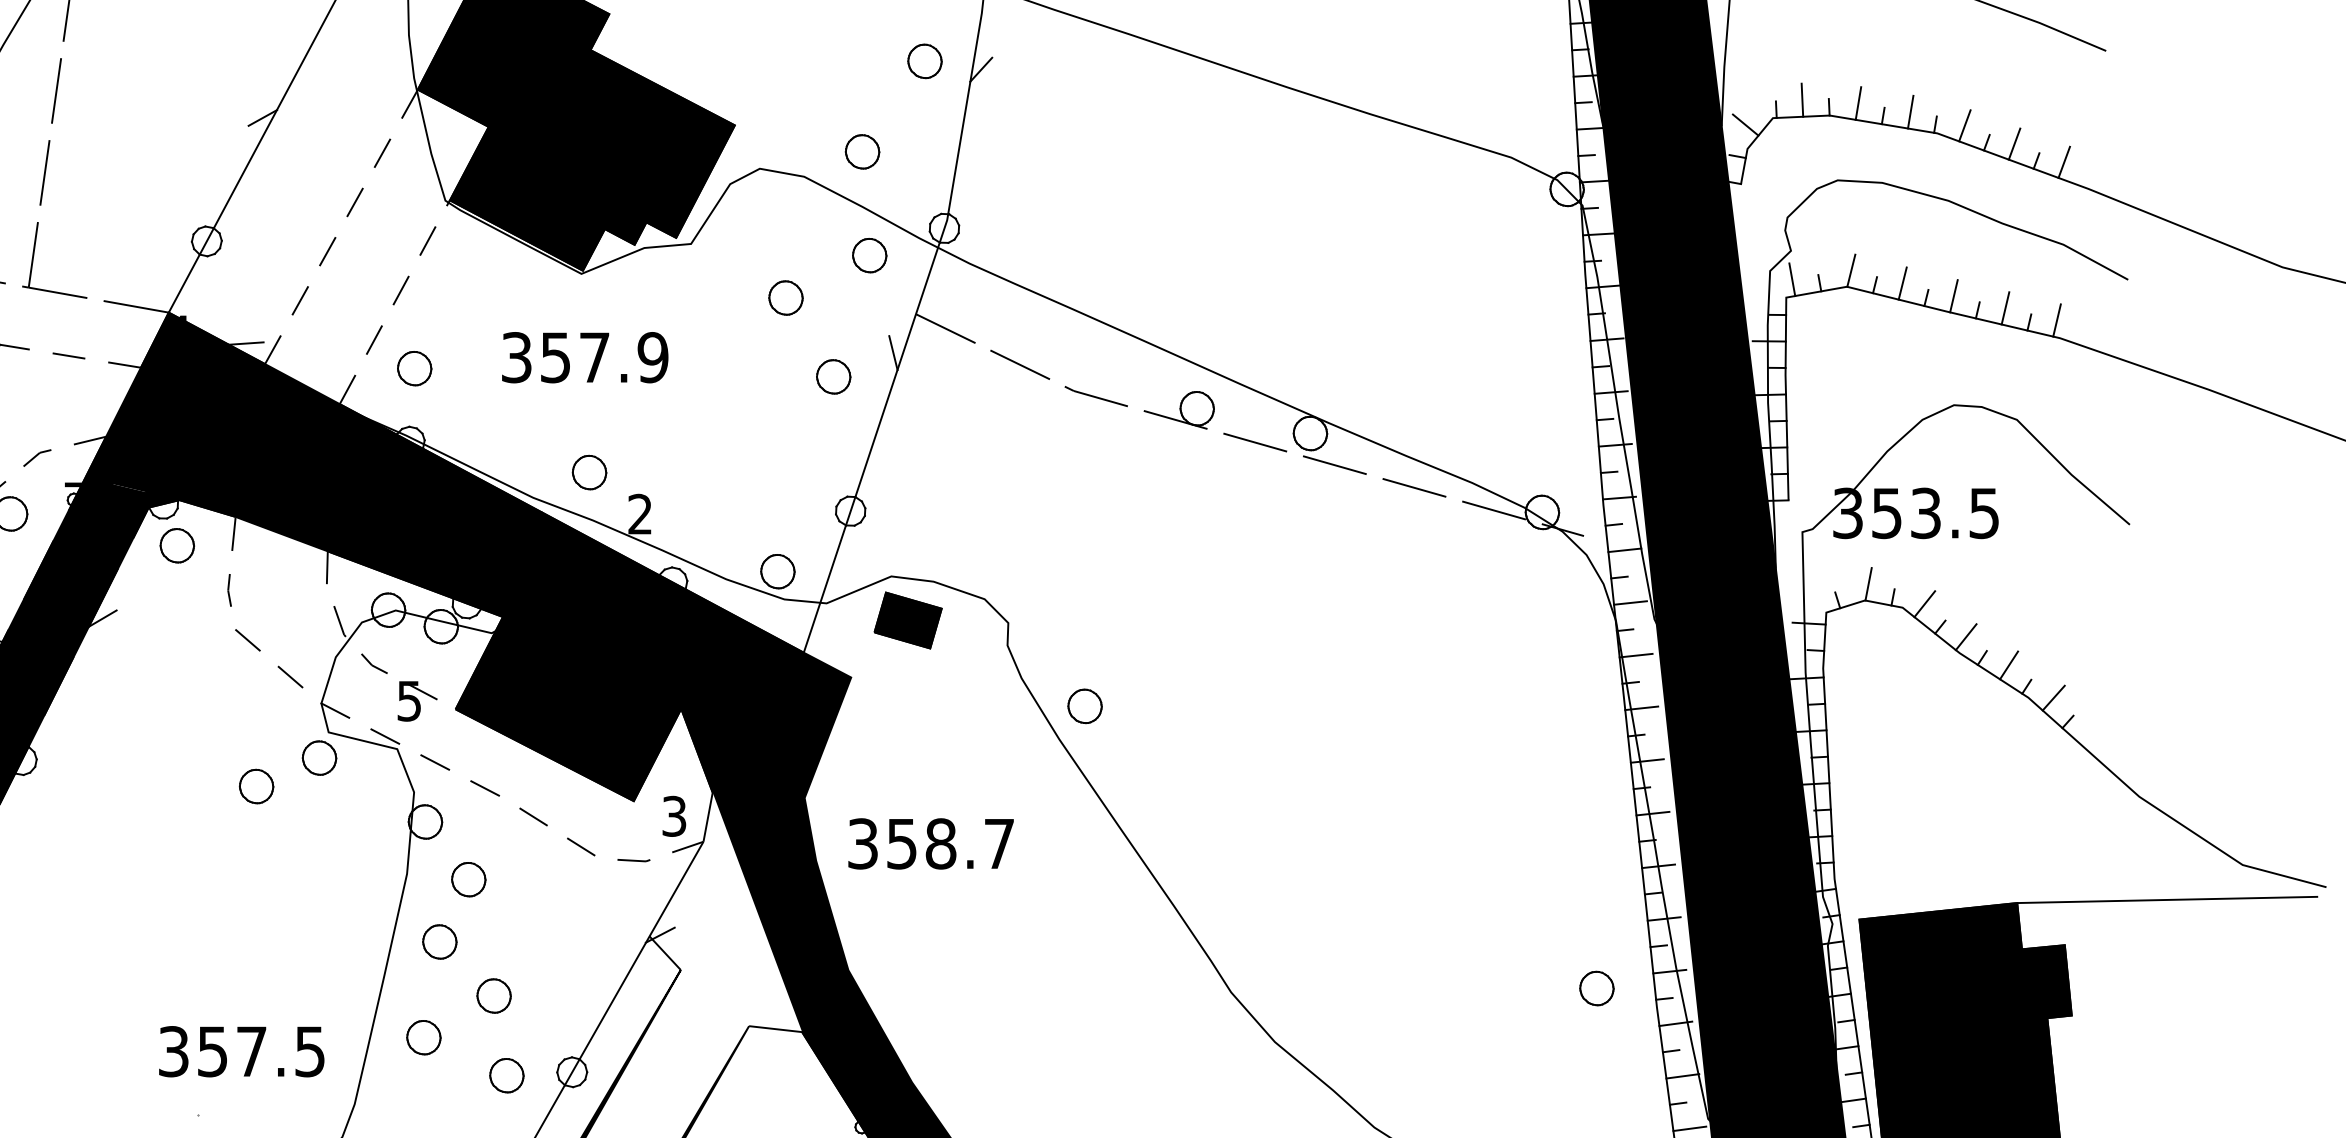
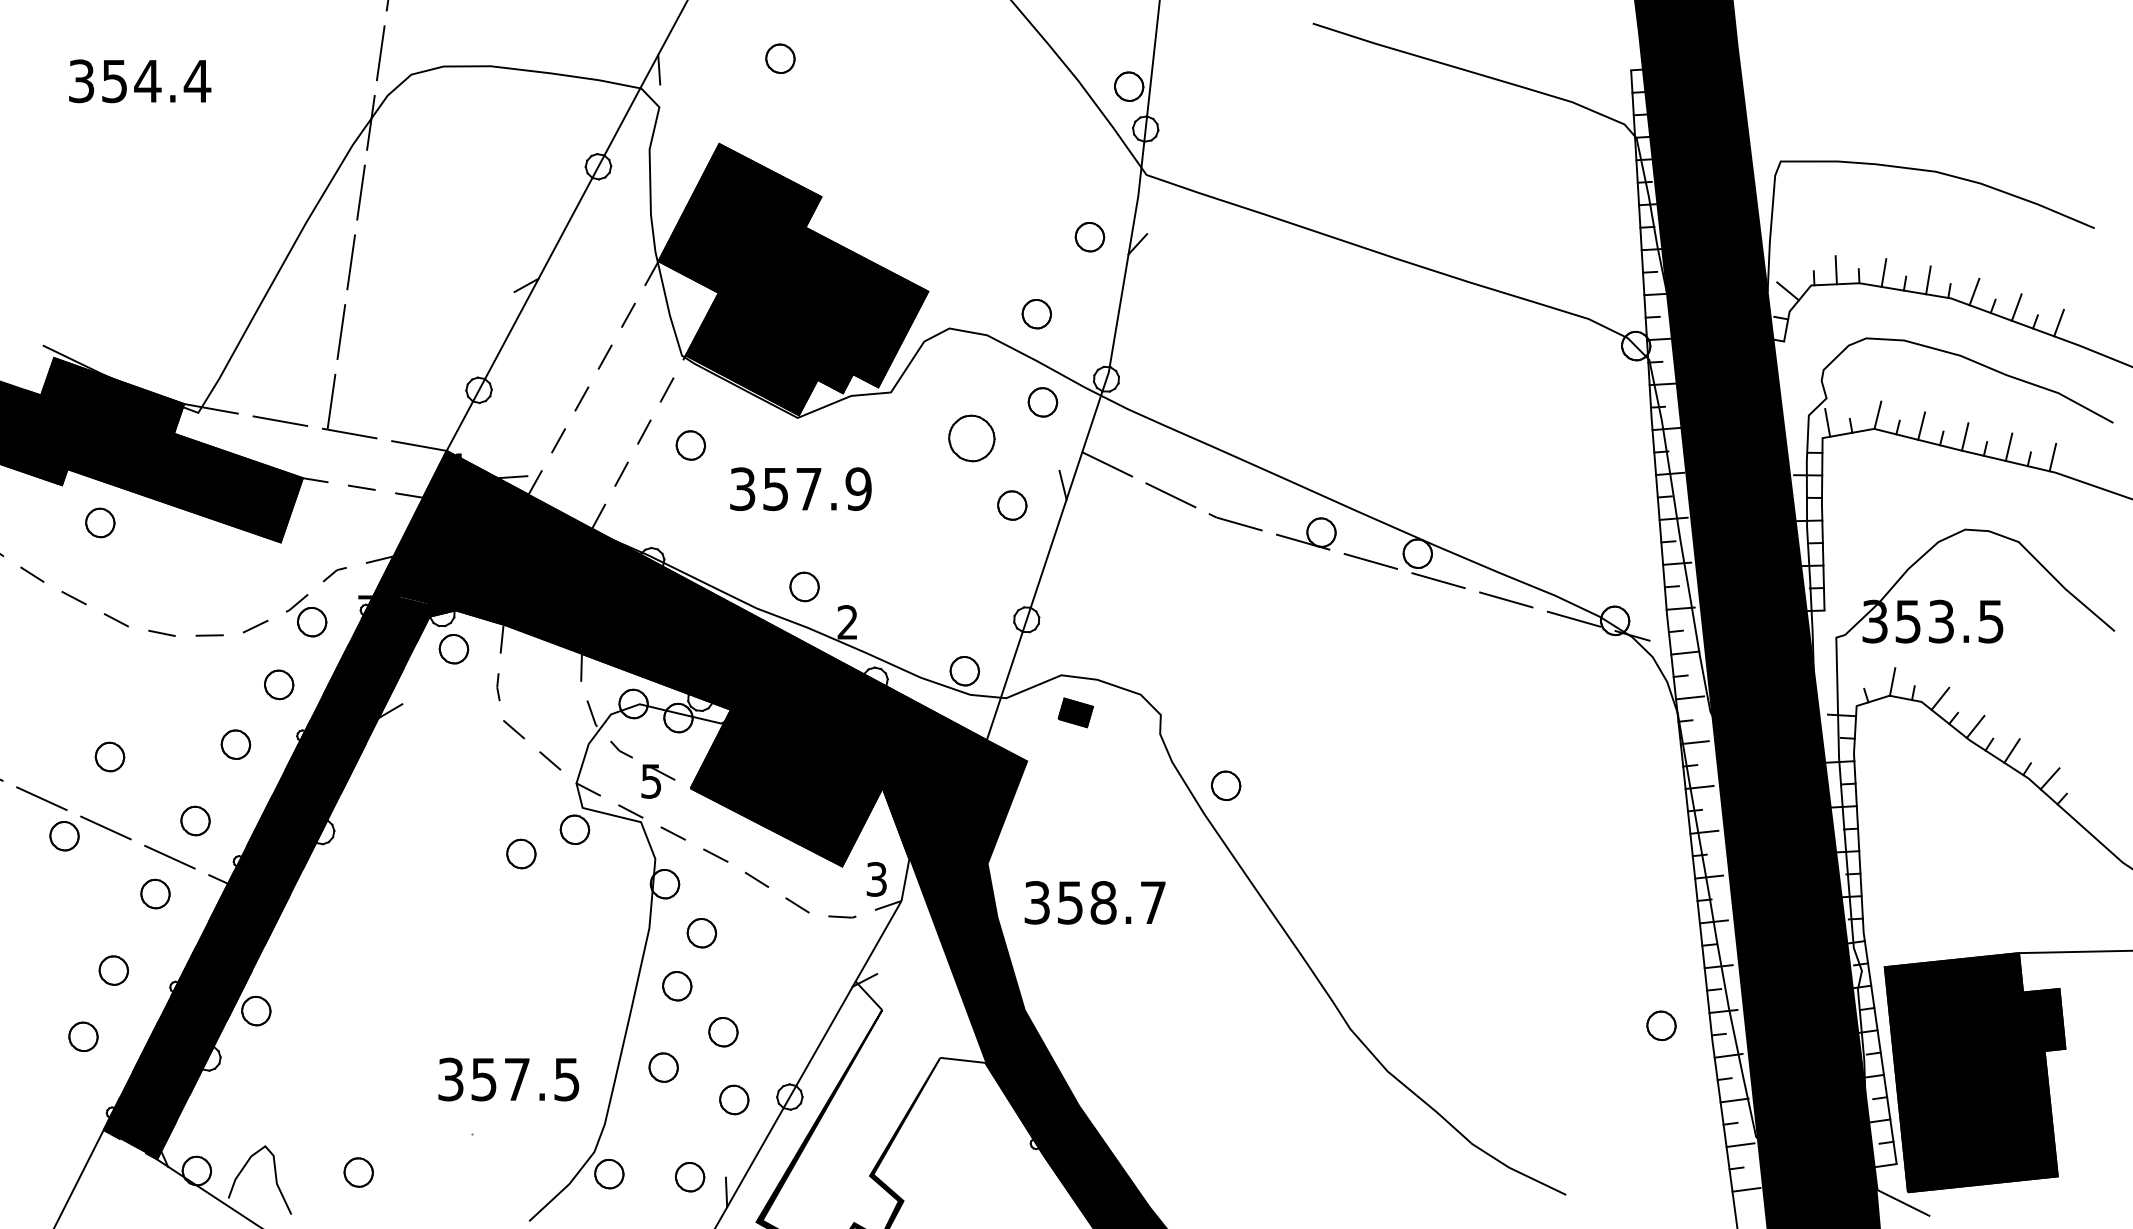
part: (785, 298) -> (971, 438), size x1.6
part: (414, 368) -> (690, 445), moved
part: (908, 620) -> (1075, 712), size x0.6

